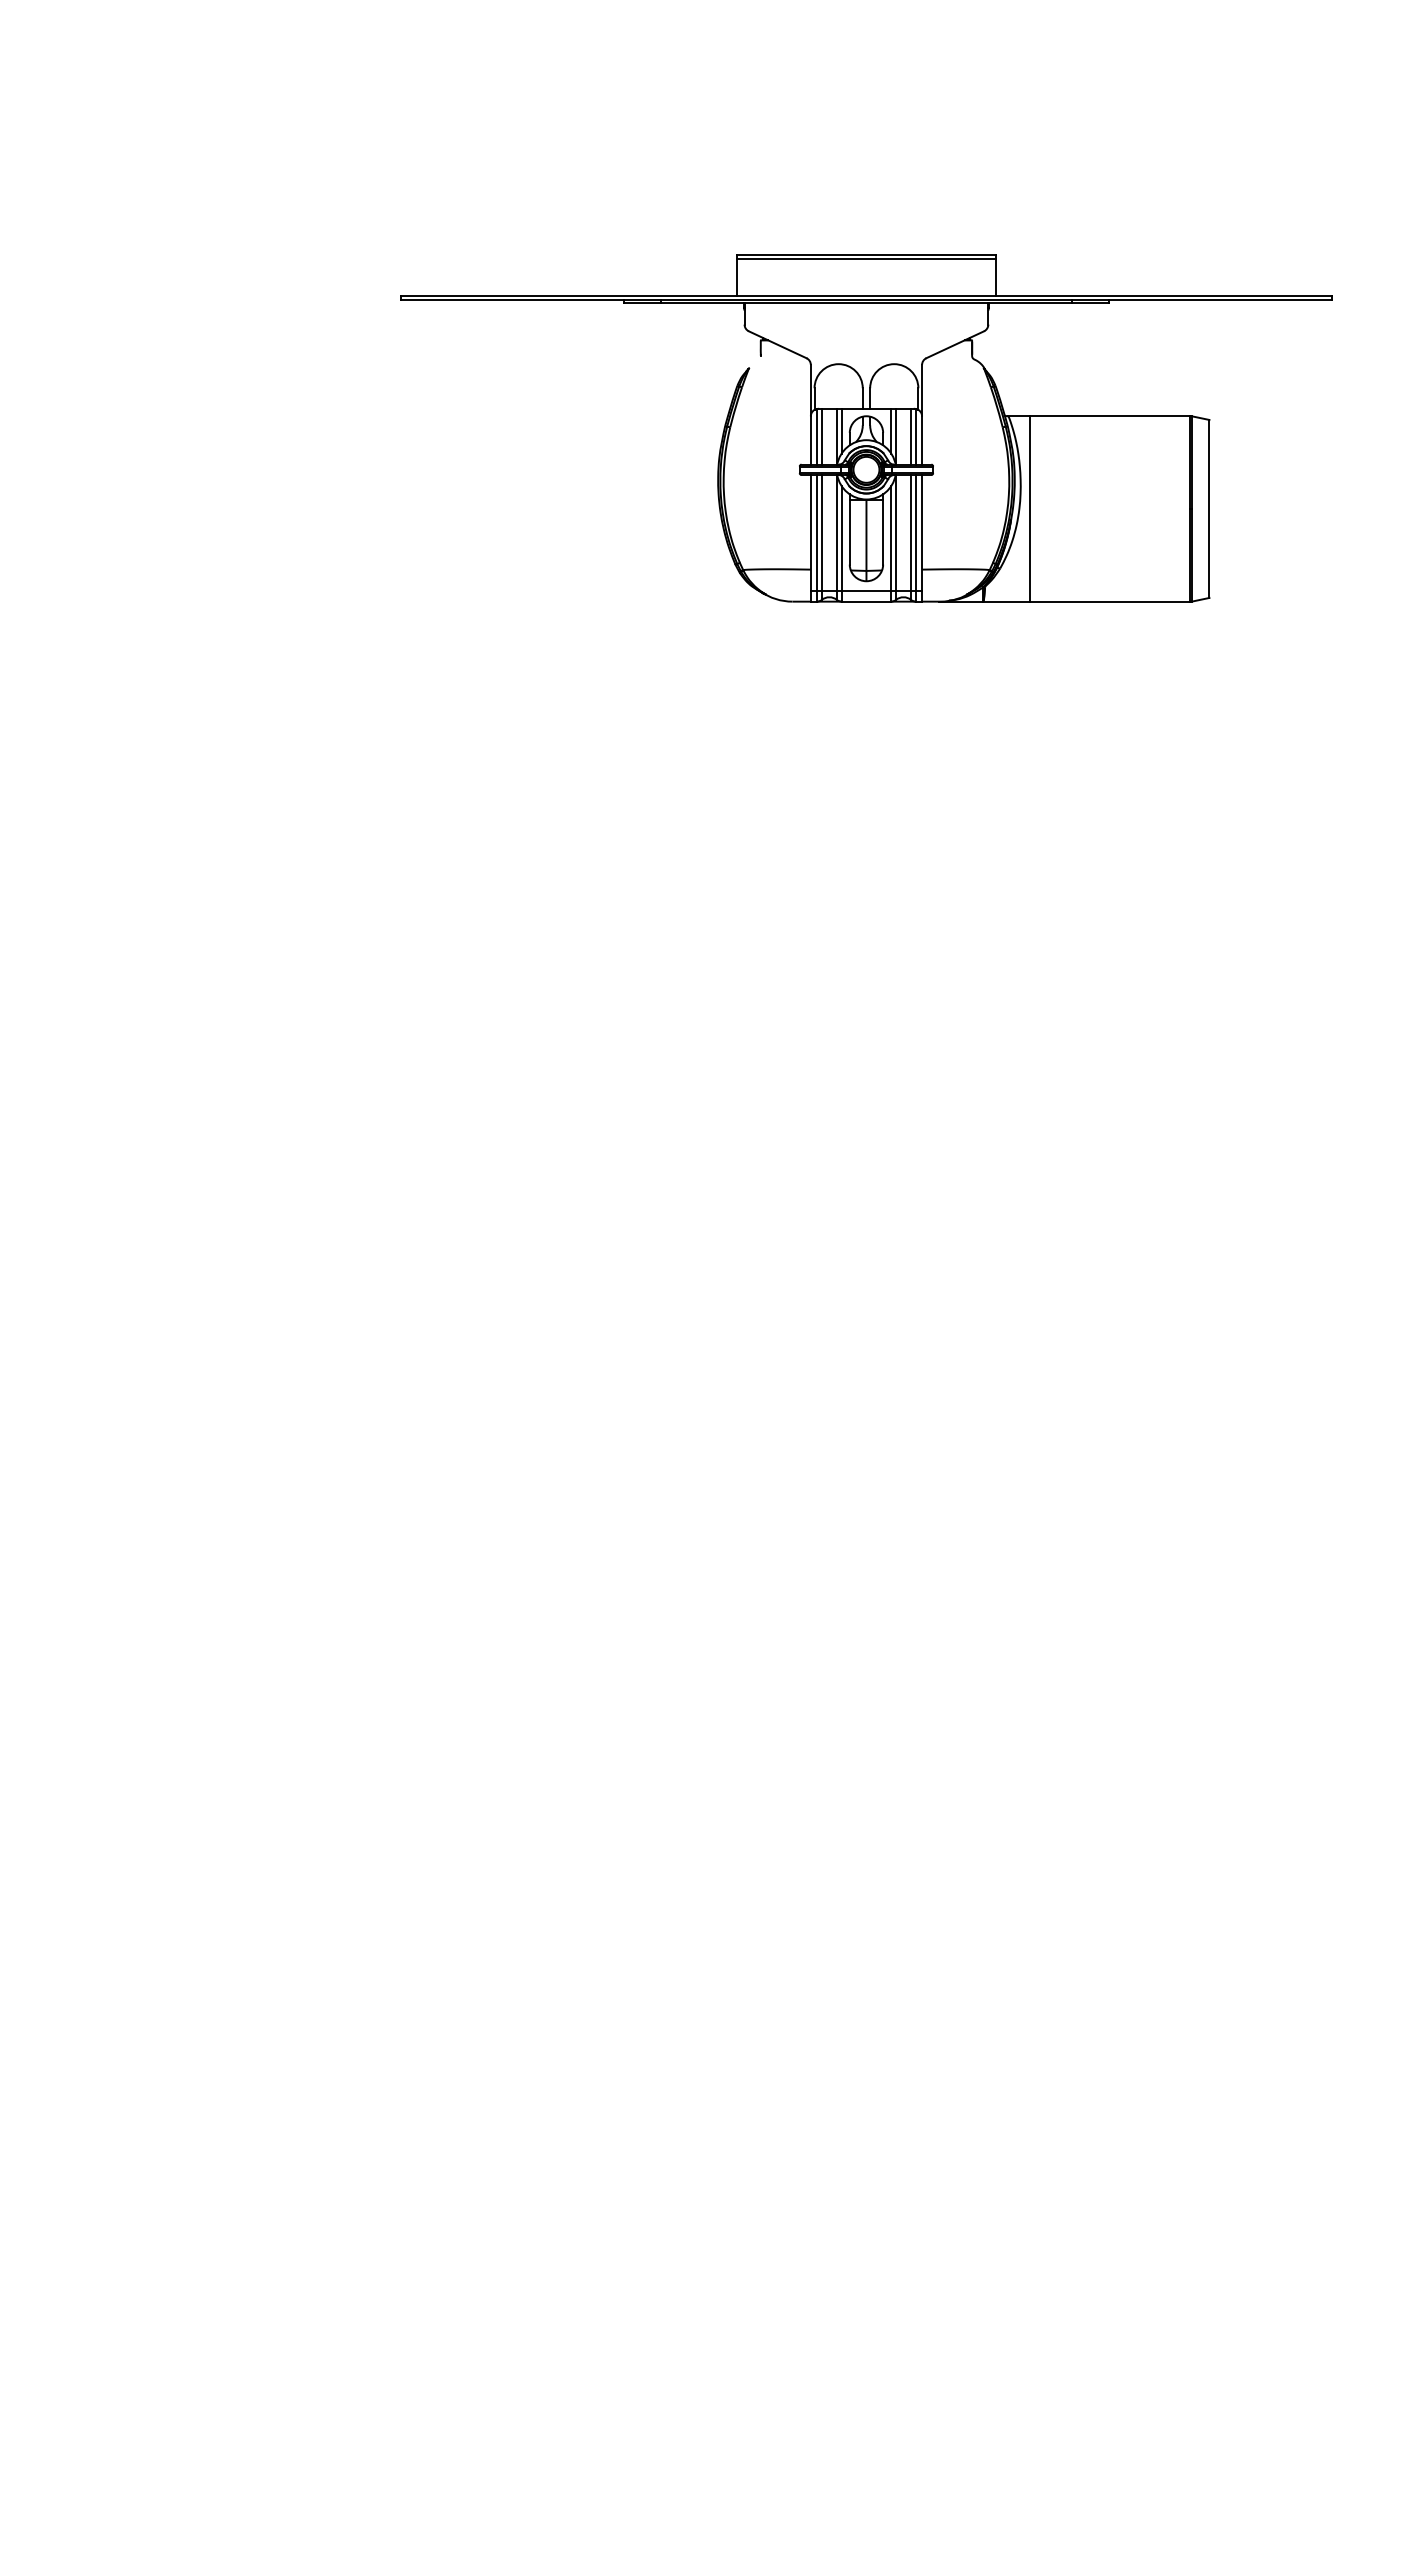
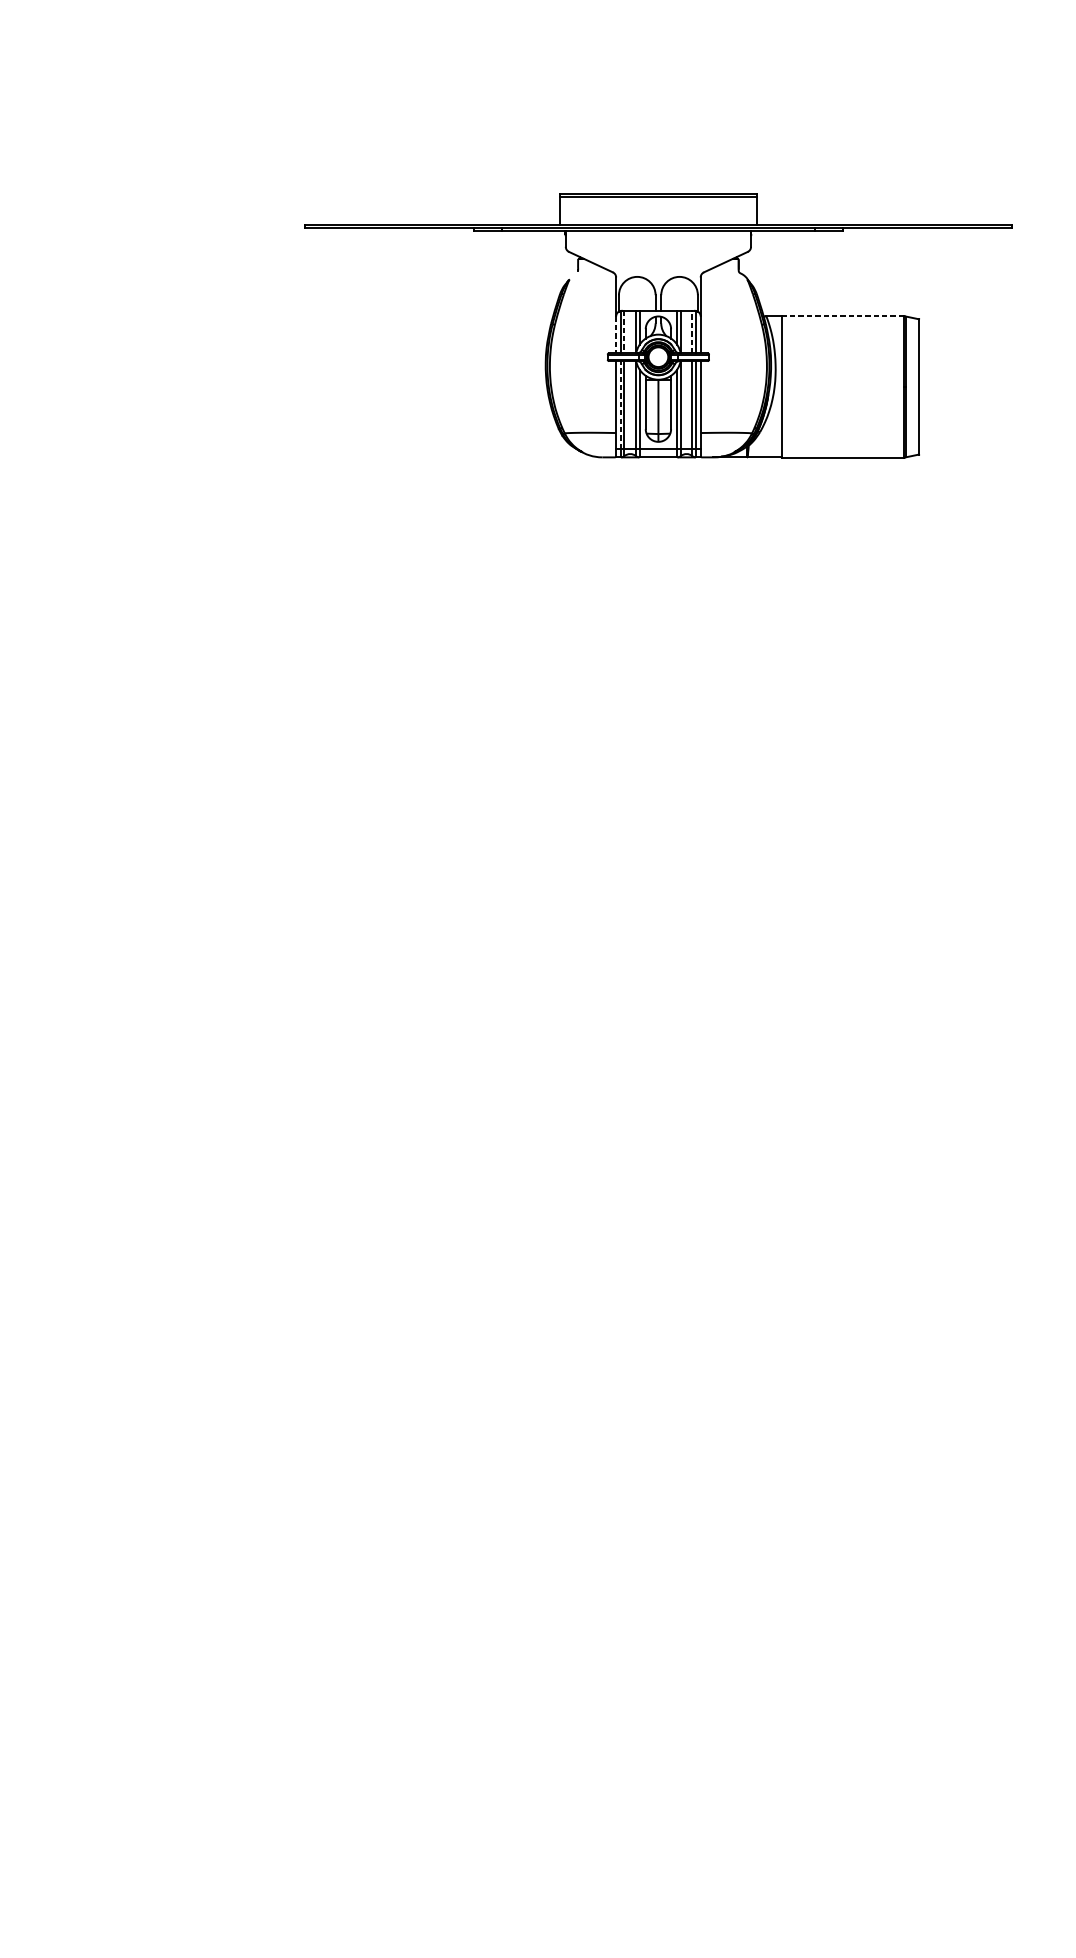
line: (1109, 416) -> (843, 316), solid -> dashed
line: (821, 436) -> (624, 331), solid -> dashed
line: (911, 436) -> (692, 331), solid -> dashed
line: (810, 440) -> (615, 334), solid -> dashed
line: (817, 532) -> (621, 404), solid -> dashed

